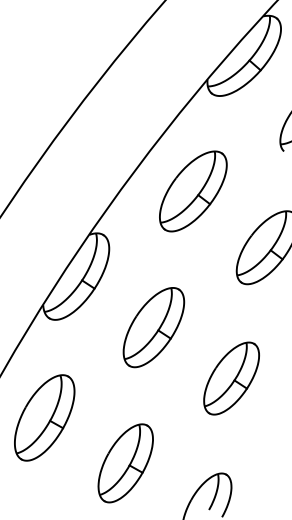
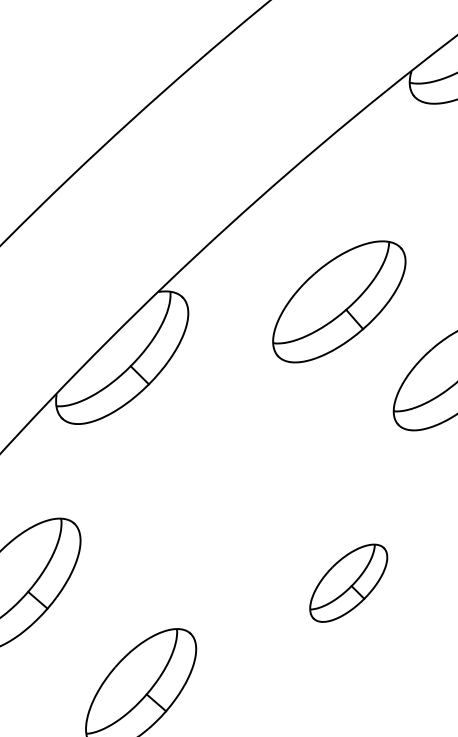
part: (193, 191) -> (339, 302), moved
part: (153, 327) -> (234, 470), removed
part: (231, 378) -> (348, 583), size x0.7

